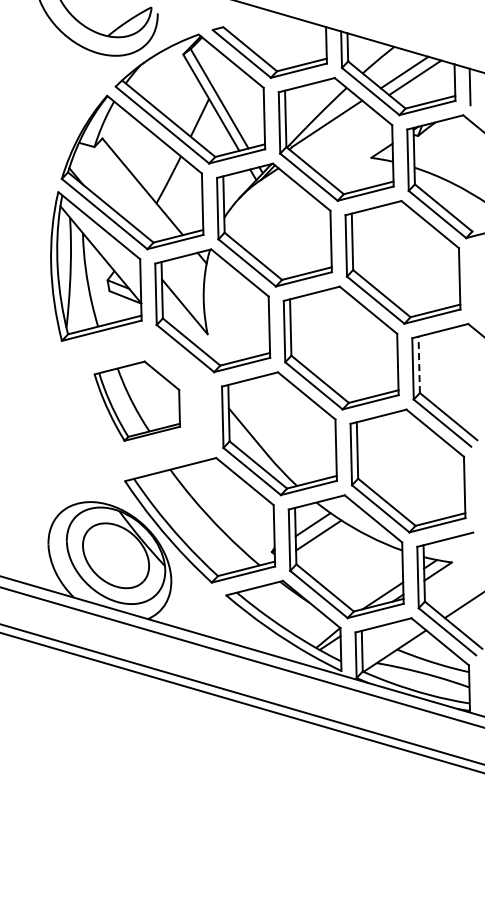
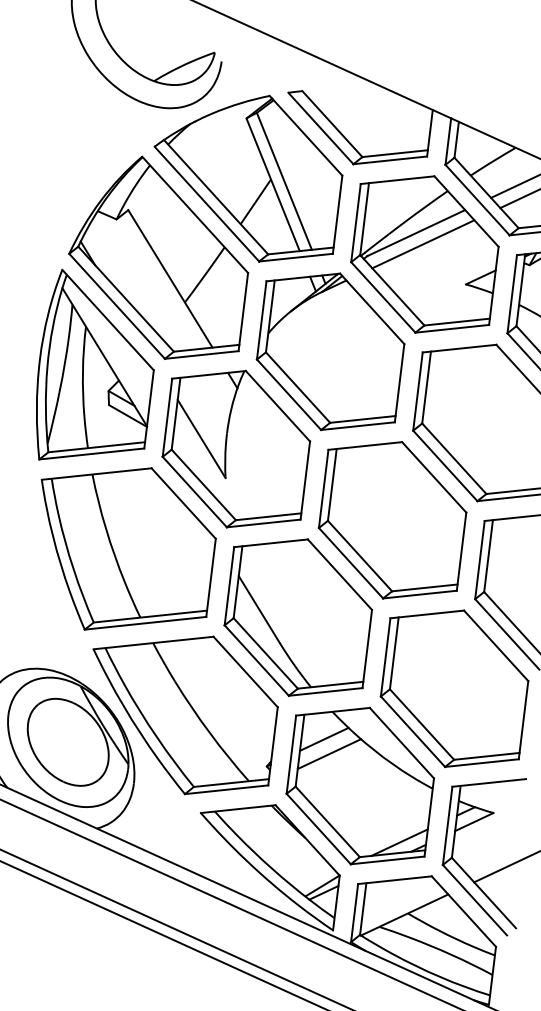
line: (333, 131) -> (422, 243), added
line: (419, 364) -> (488, 555), dashed -> solid
part: (137, 401) -> (124, 550), size x1.67

